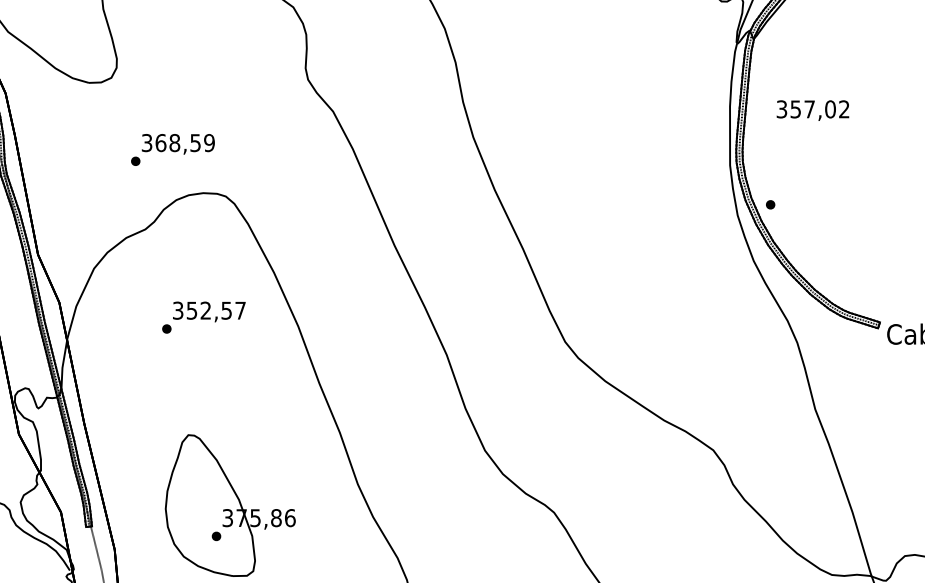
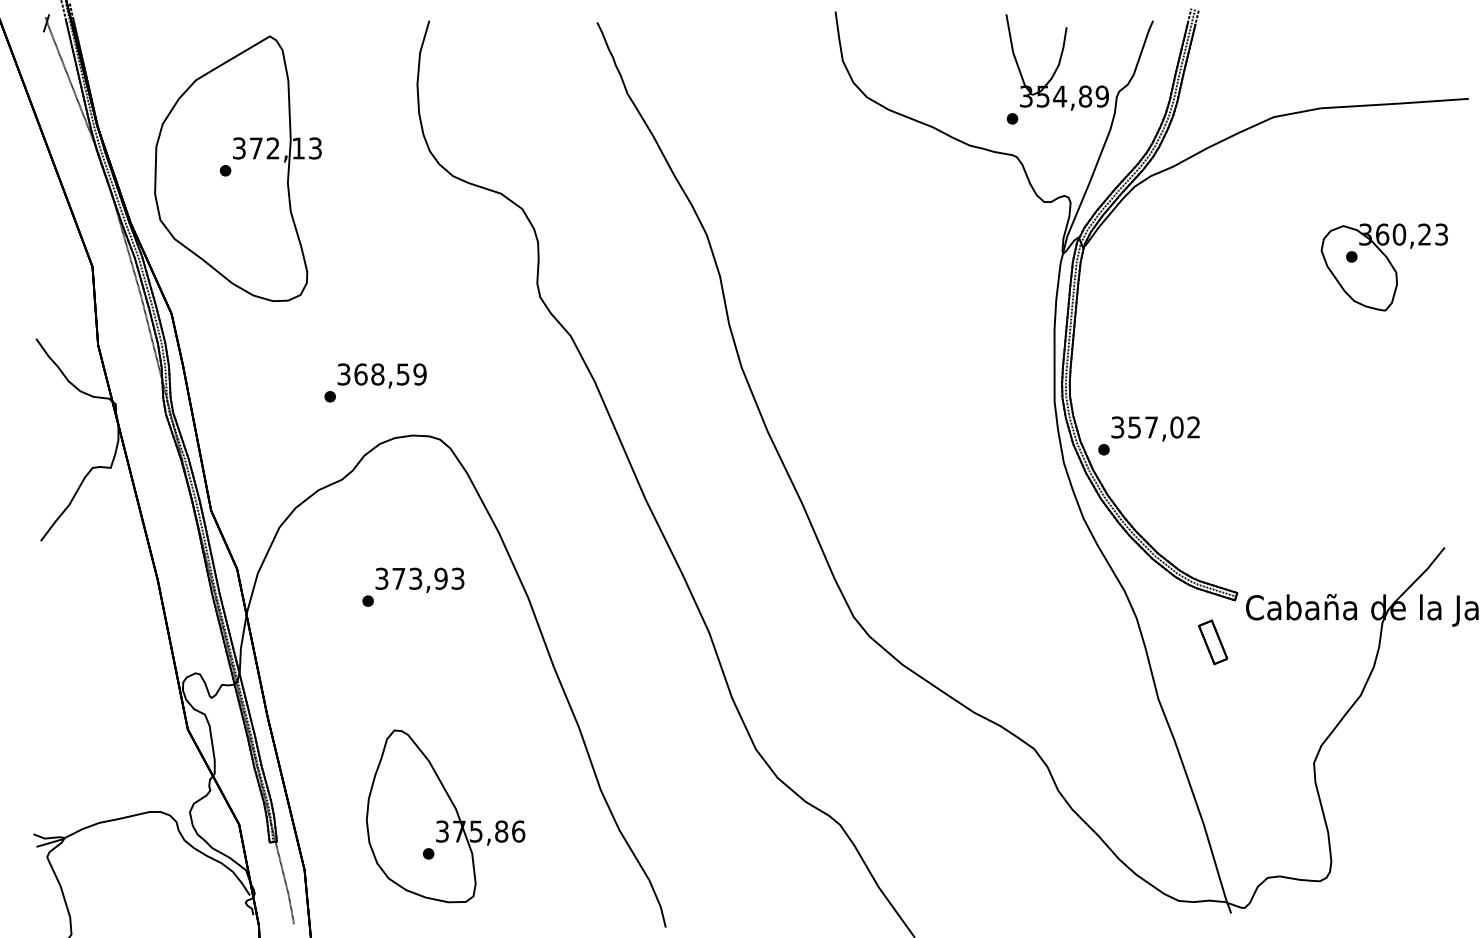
text: (812, 110) -> (1155, 428), moved
text: (216, 310) -> (428, 578), 352,57 -> 373,93
part: (859, 362) -> (1212, 642), added

